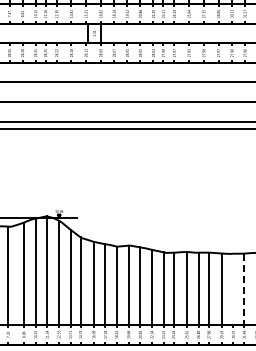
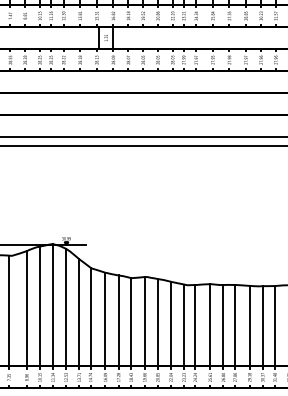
line: (233, 289) -> (262, 326), added
line: (244, 289) -> (275, 326), dashed -> solid

